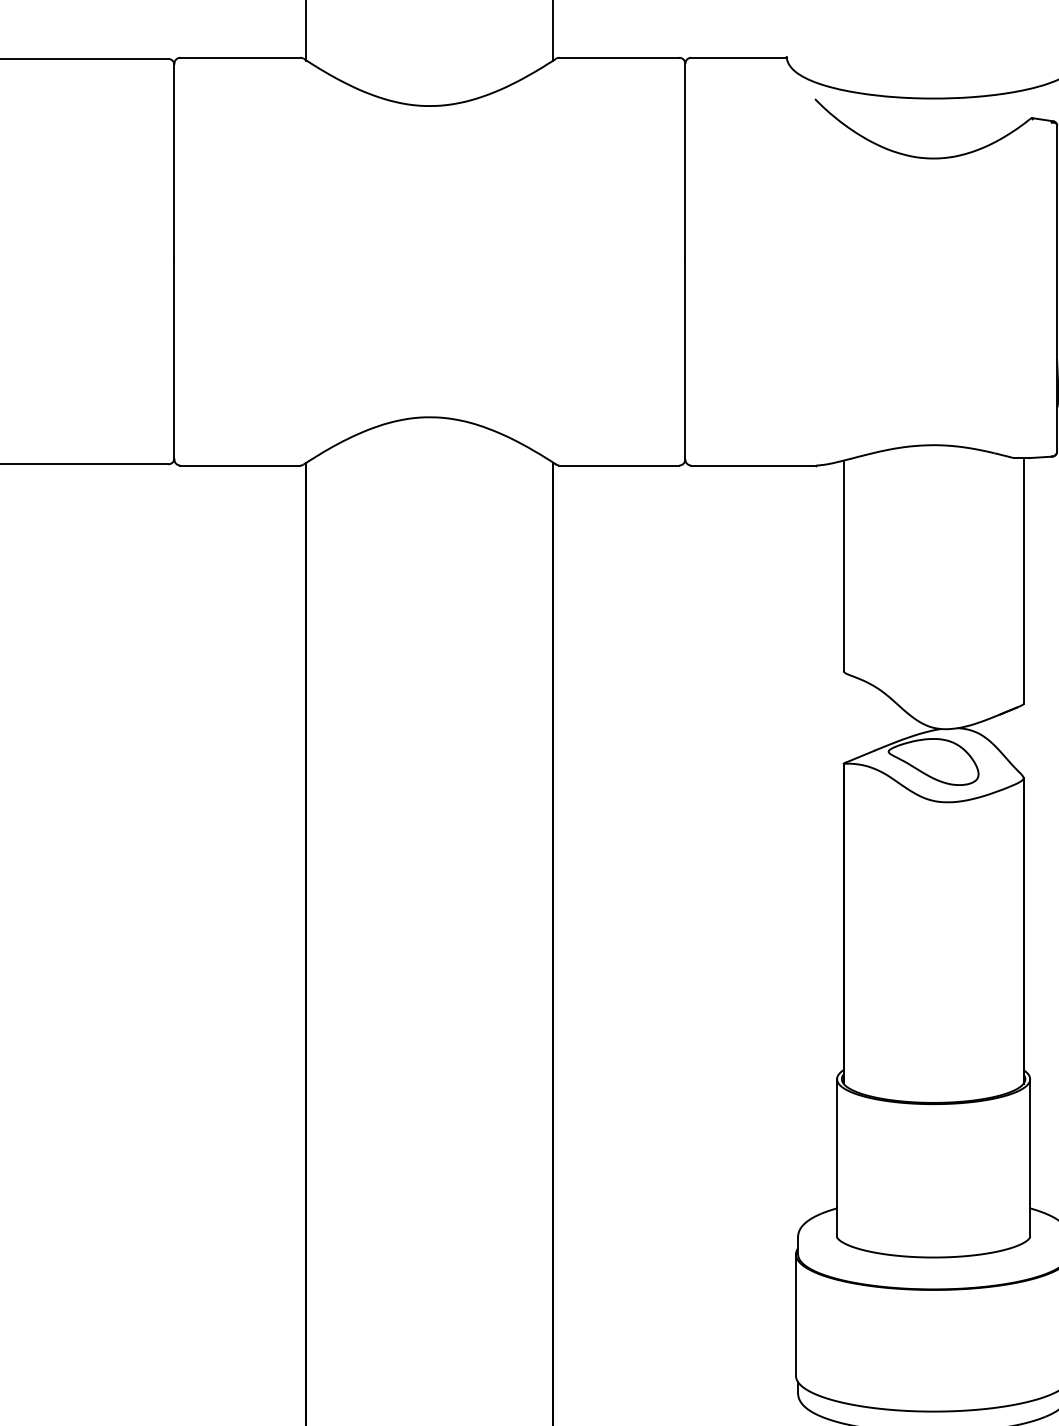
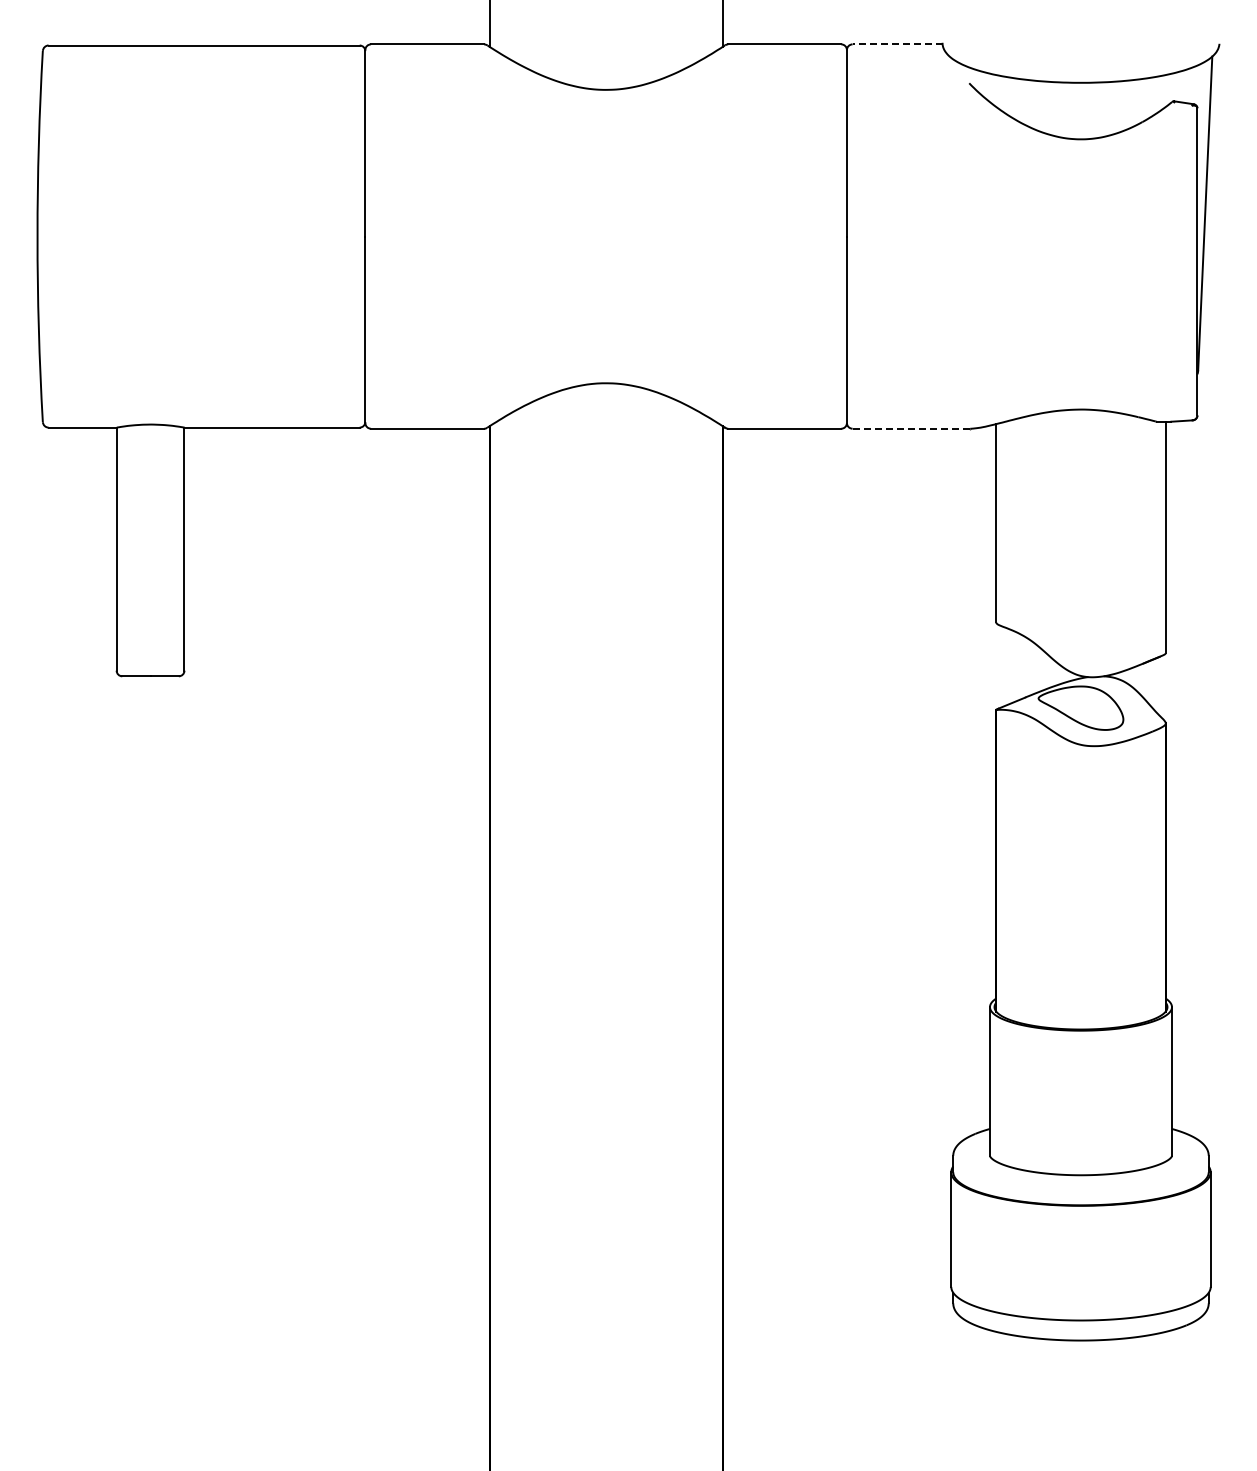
line: (738, 57) -> (897, 44), solid -> dashed
line: (753, 465) -> (911, 428), solid -> dashed

